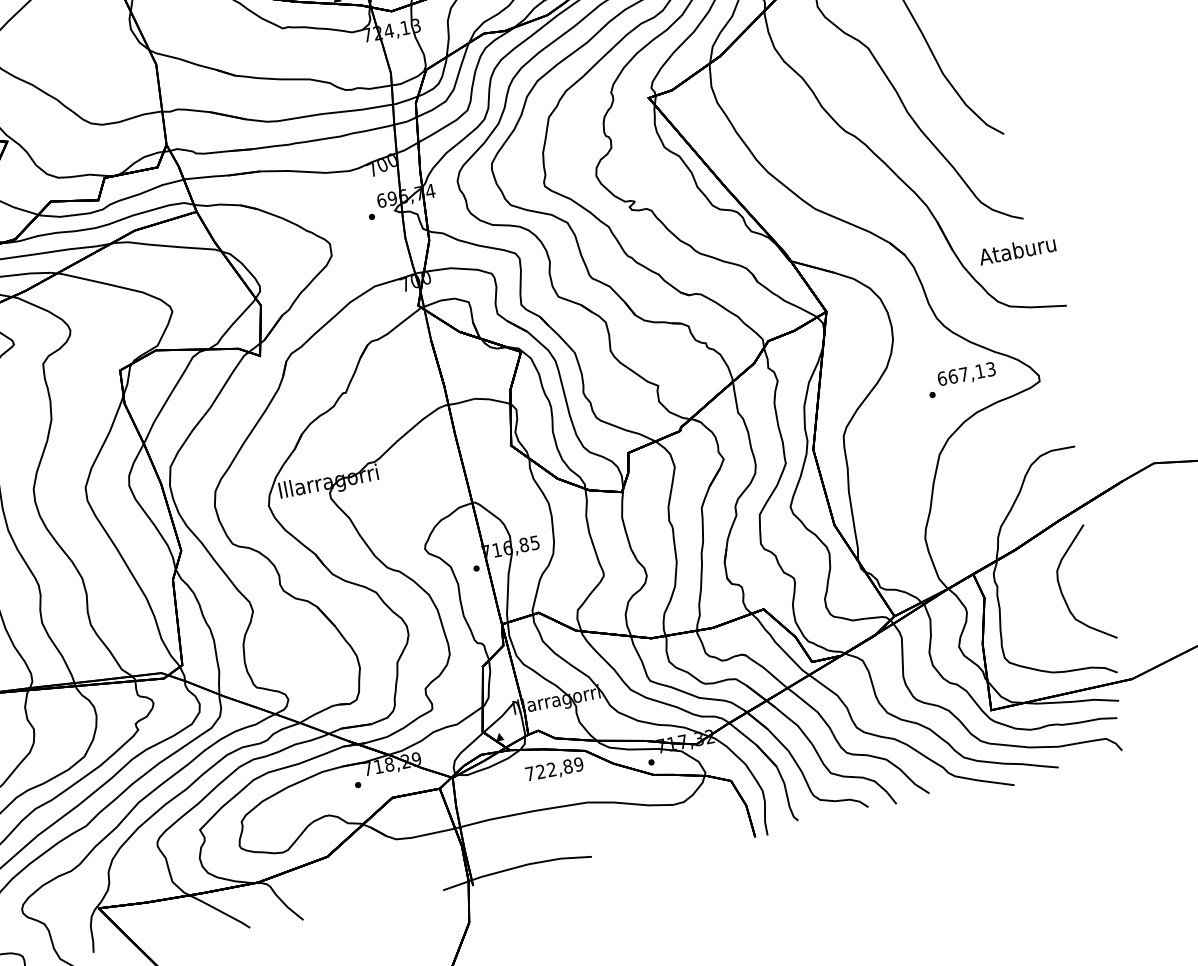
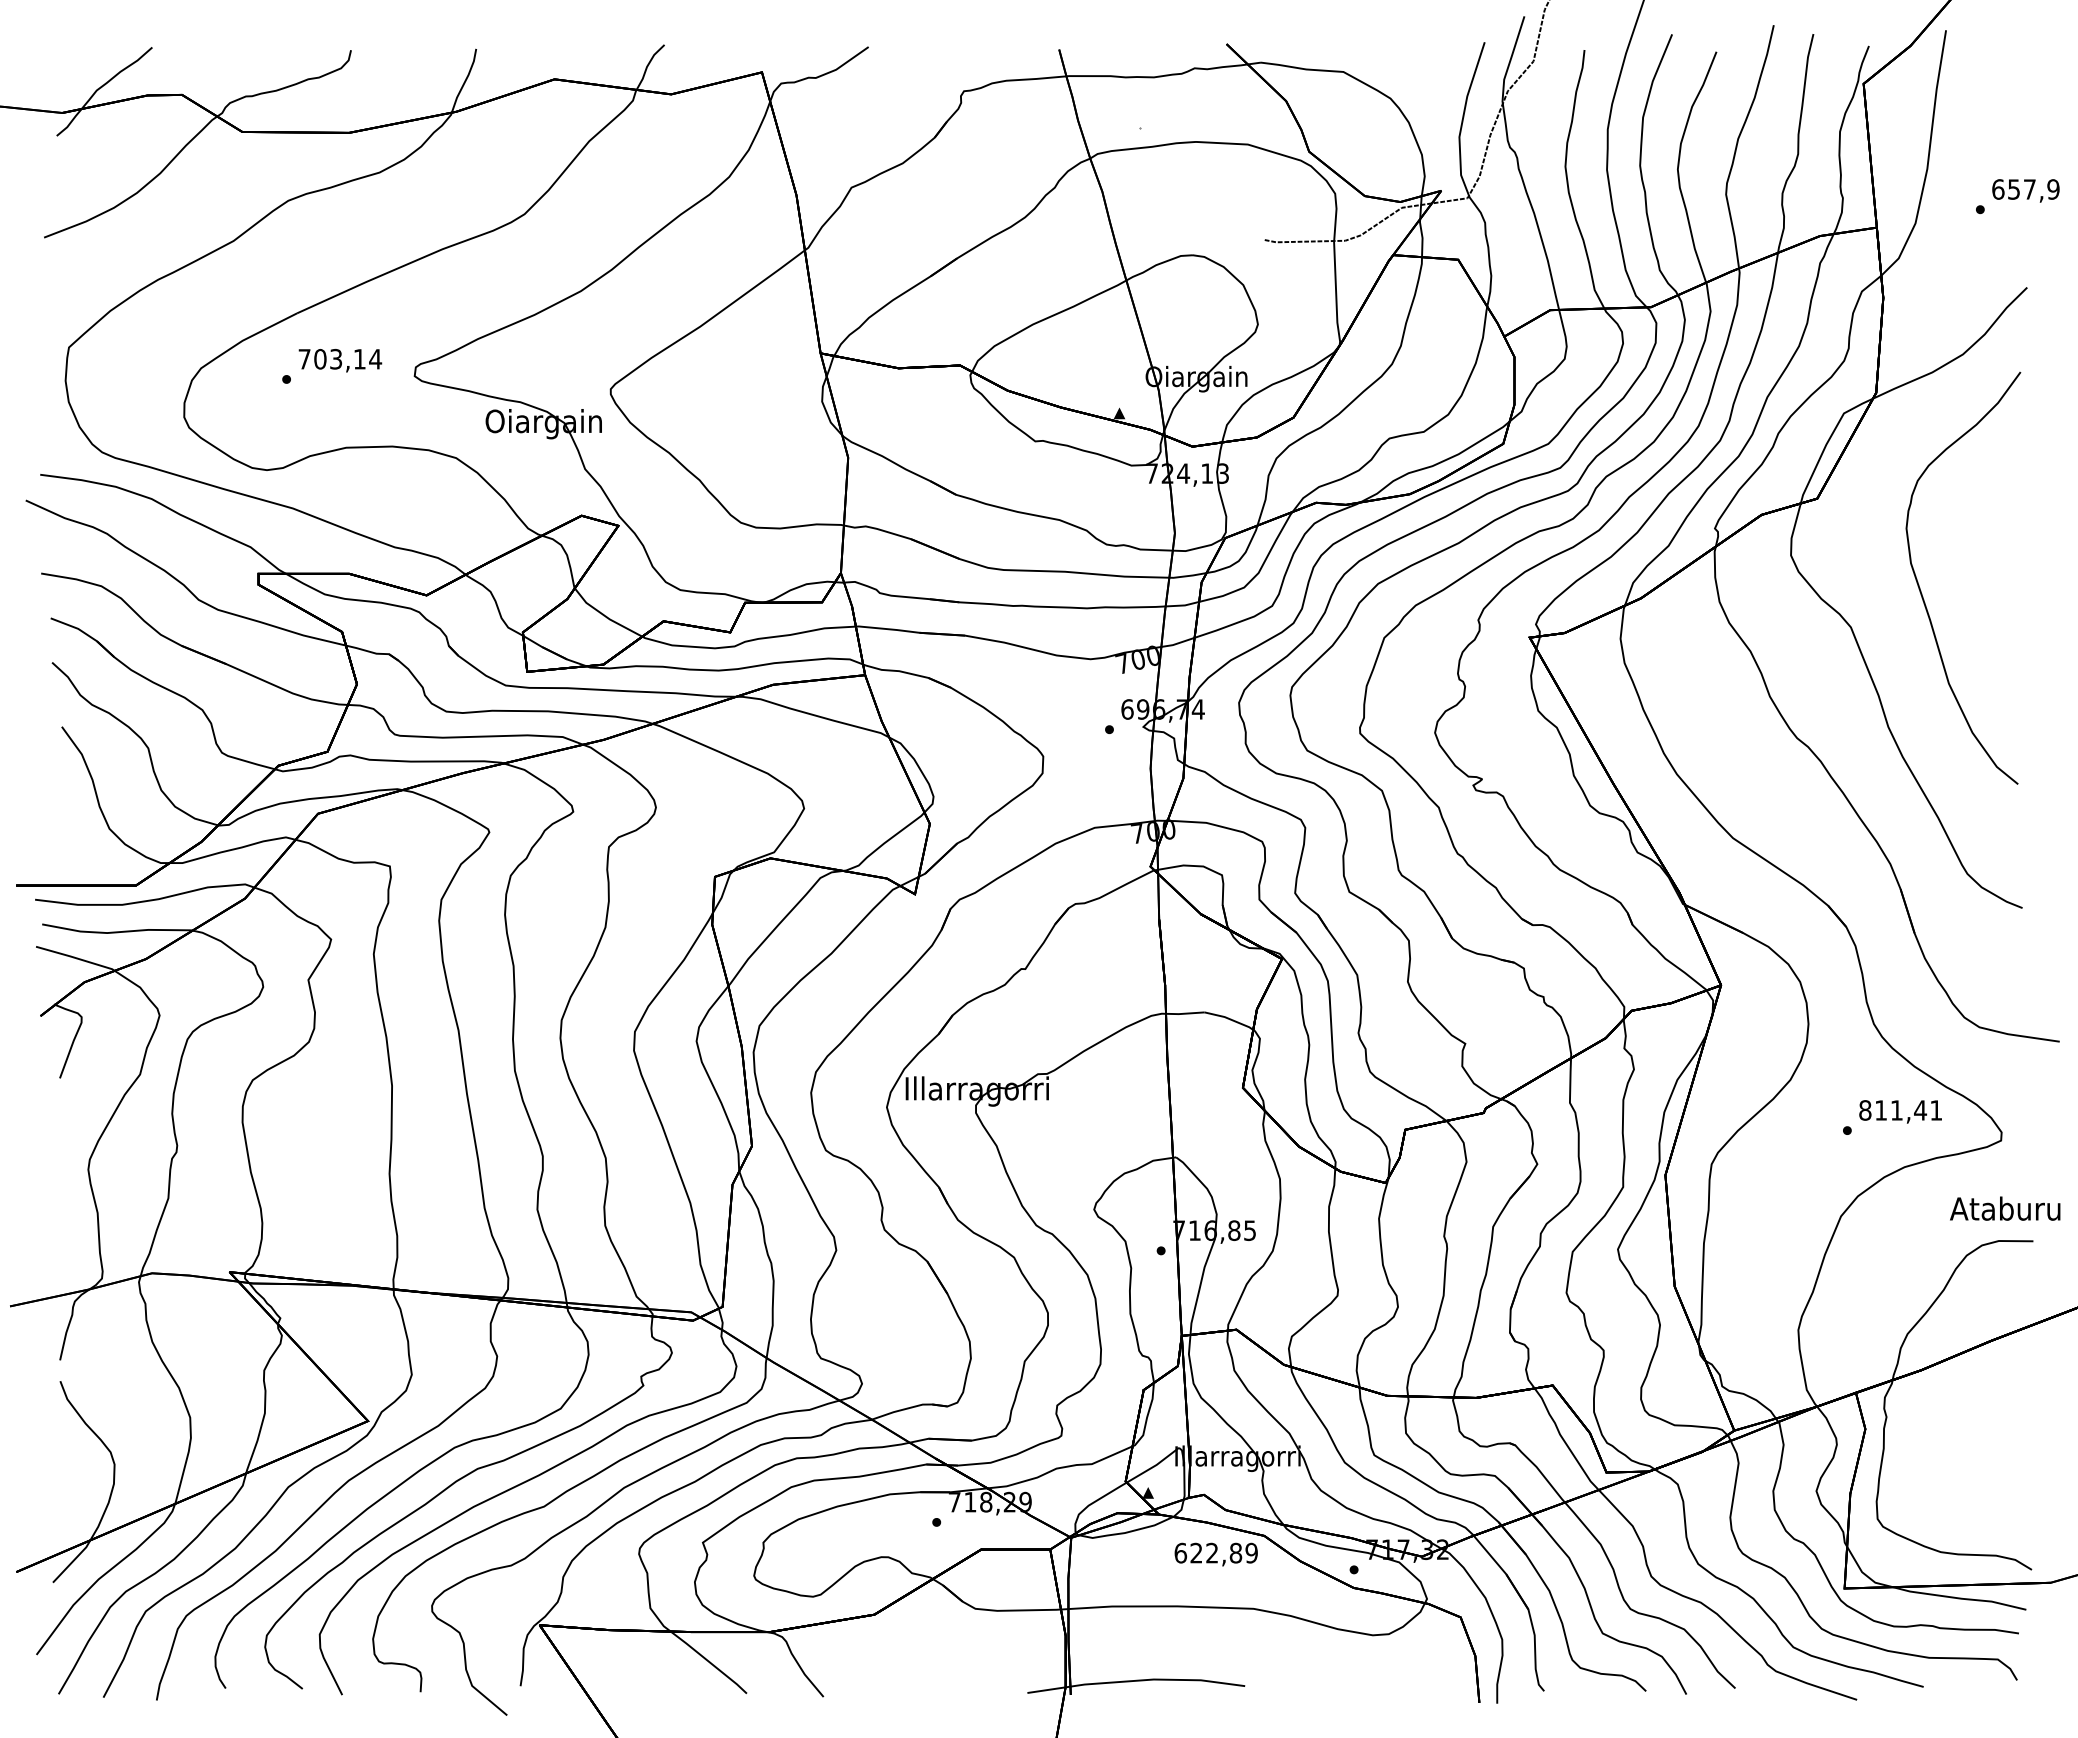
text: (1017, 250) -> (2005, 1208), moved
text: (966, 374) -> (1900, 1110), 667,13 -> 811,41
curve: (1061, 589) -> (1975, 1437), removed
text: (529, 773) -> (1180, 1552), 722,89 -> 622,89

